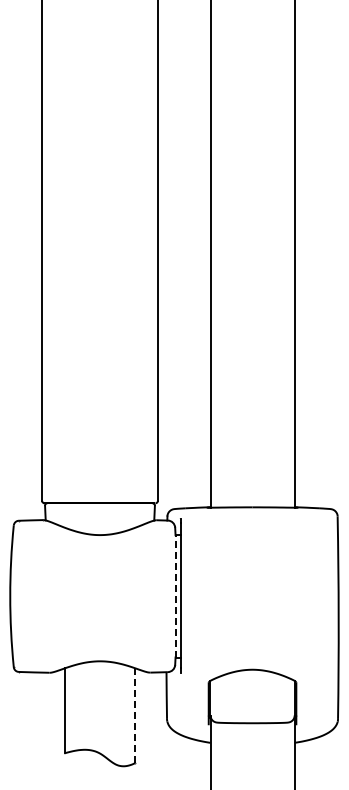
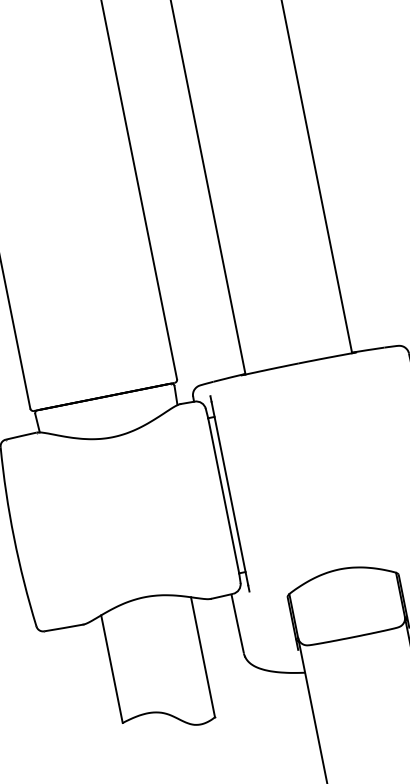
line: (175, 595) -> (223, 494), dashed -> solid
line: (135, 715) -> (203, 657), dashed -> solid

